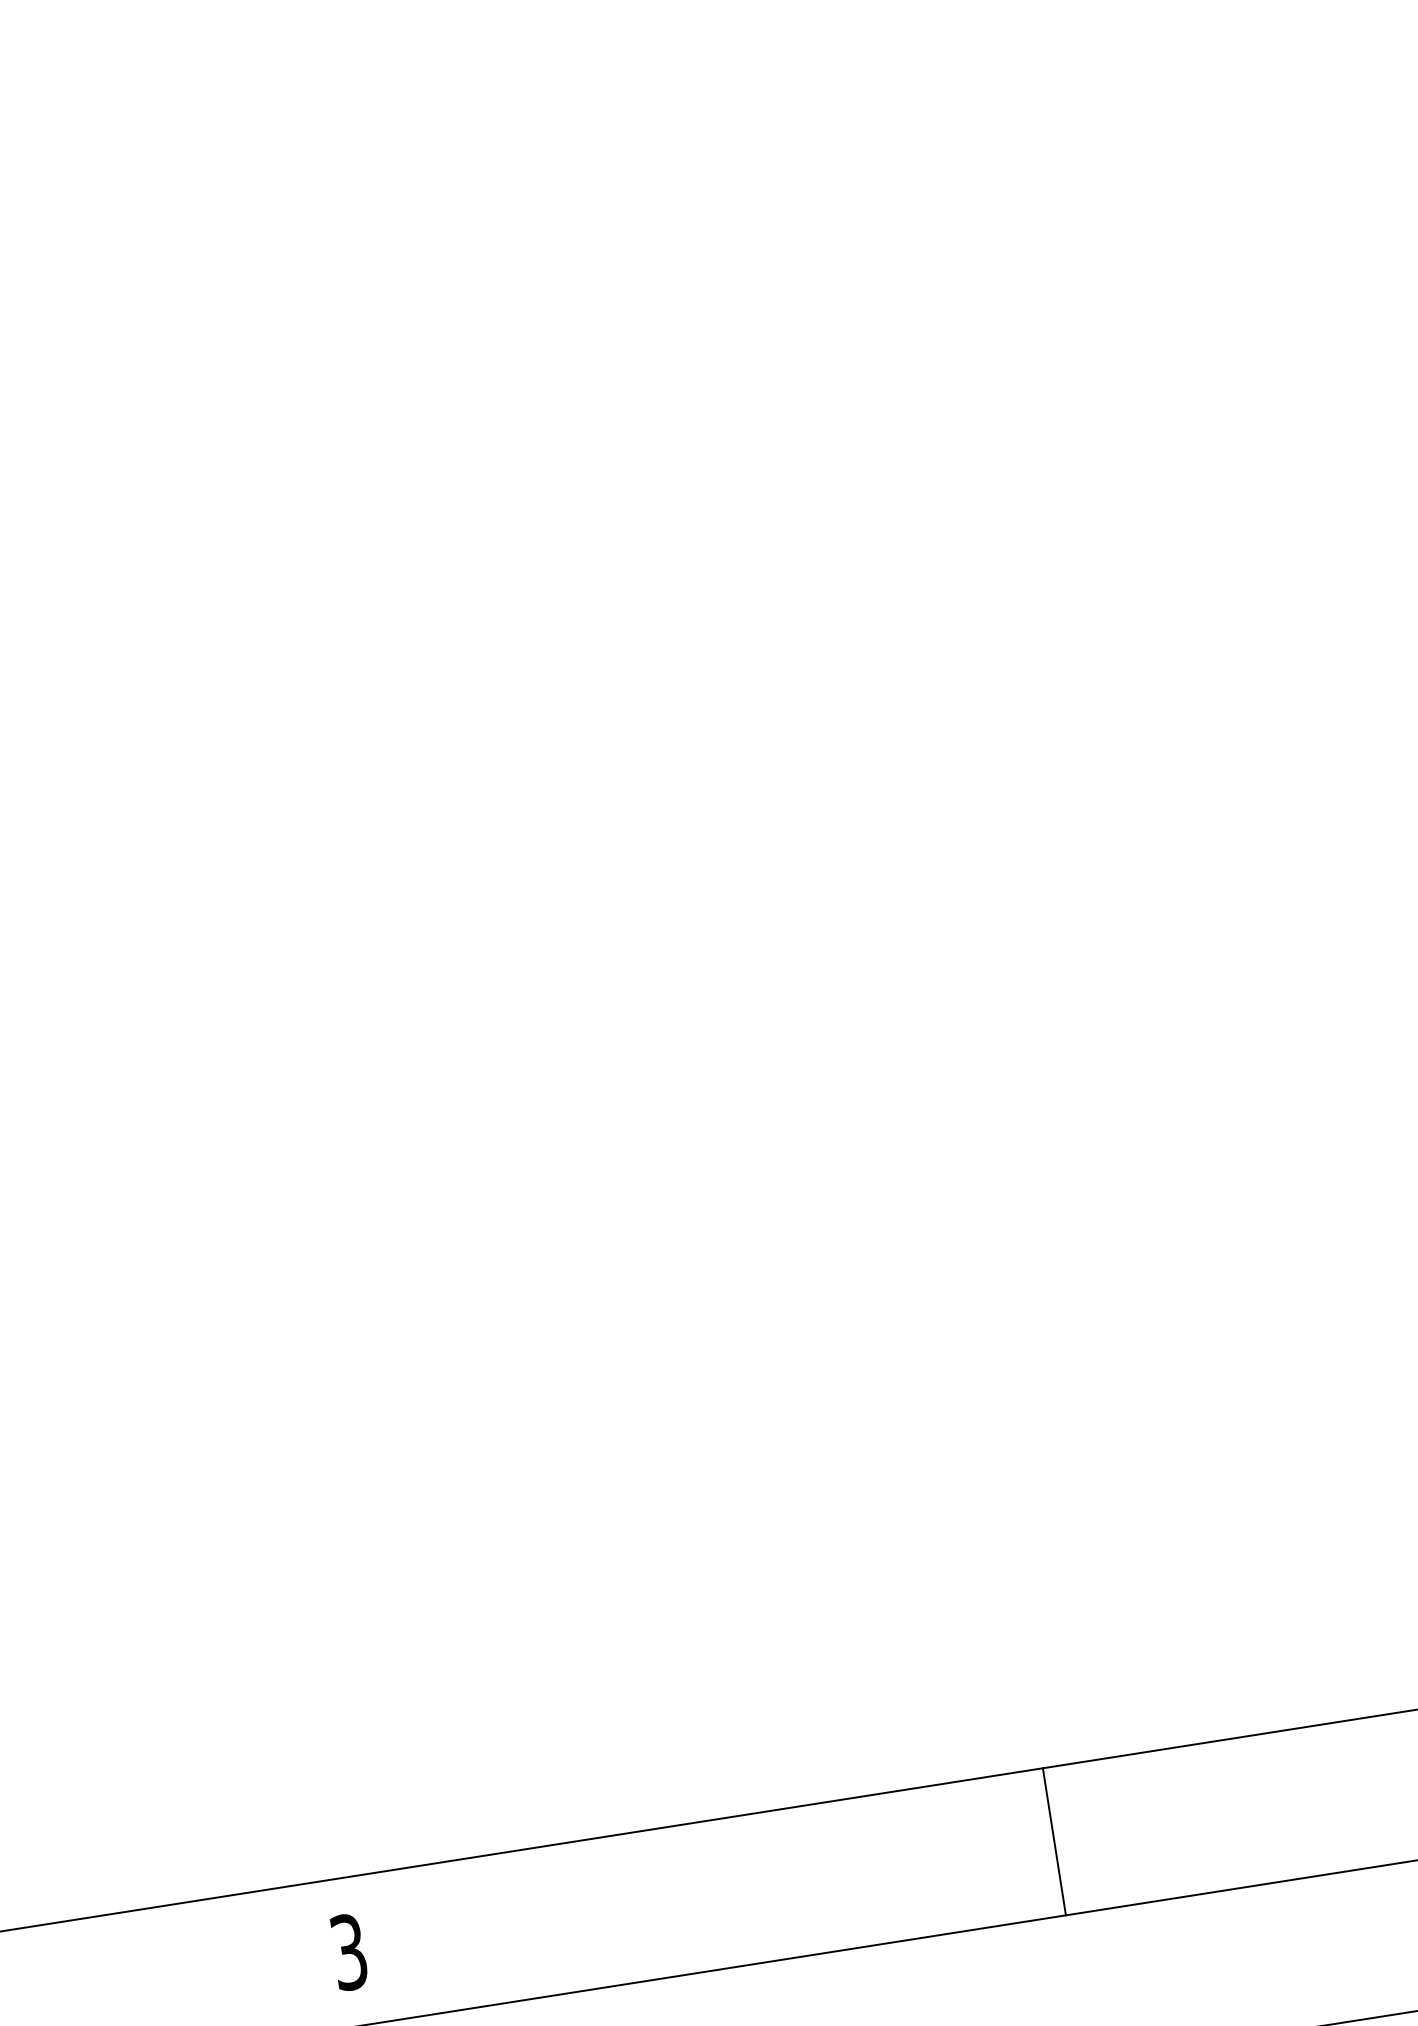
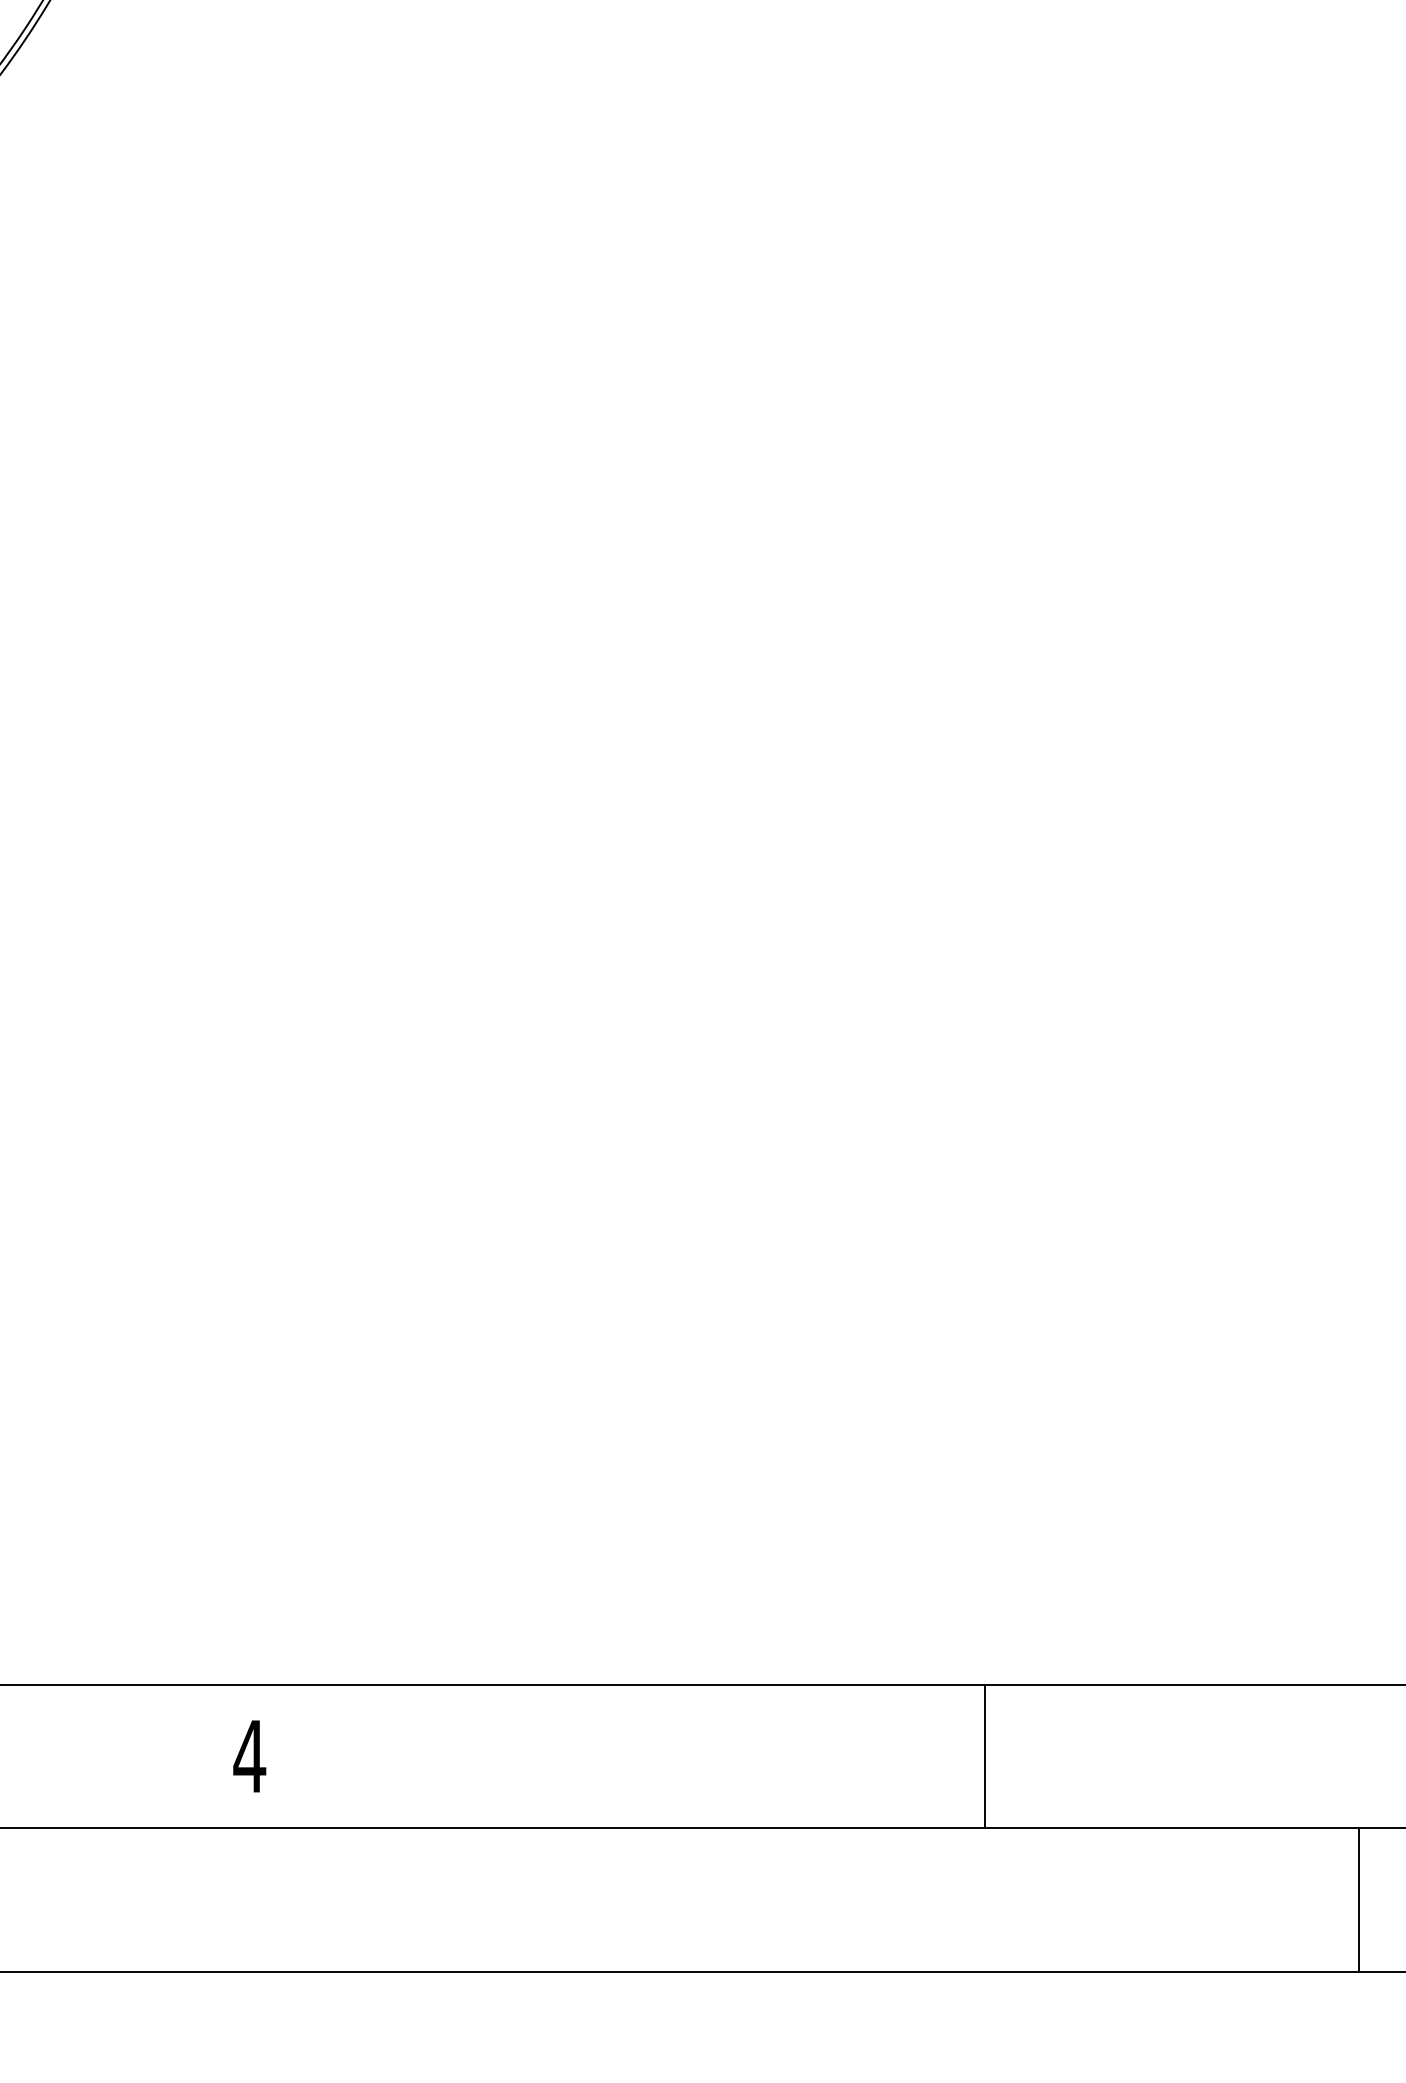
line: (1054, 1841) -> (984, 1756), moved
text: (348, 1952) -> (249, 1756), 3 -> 4

